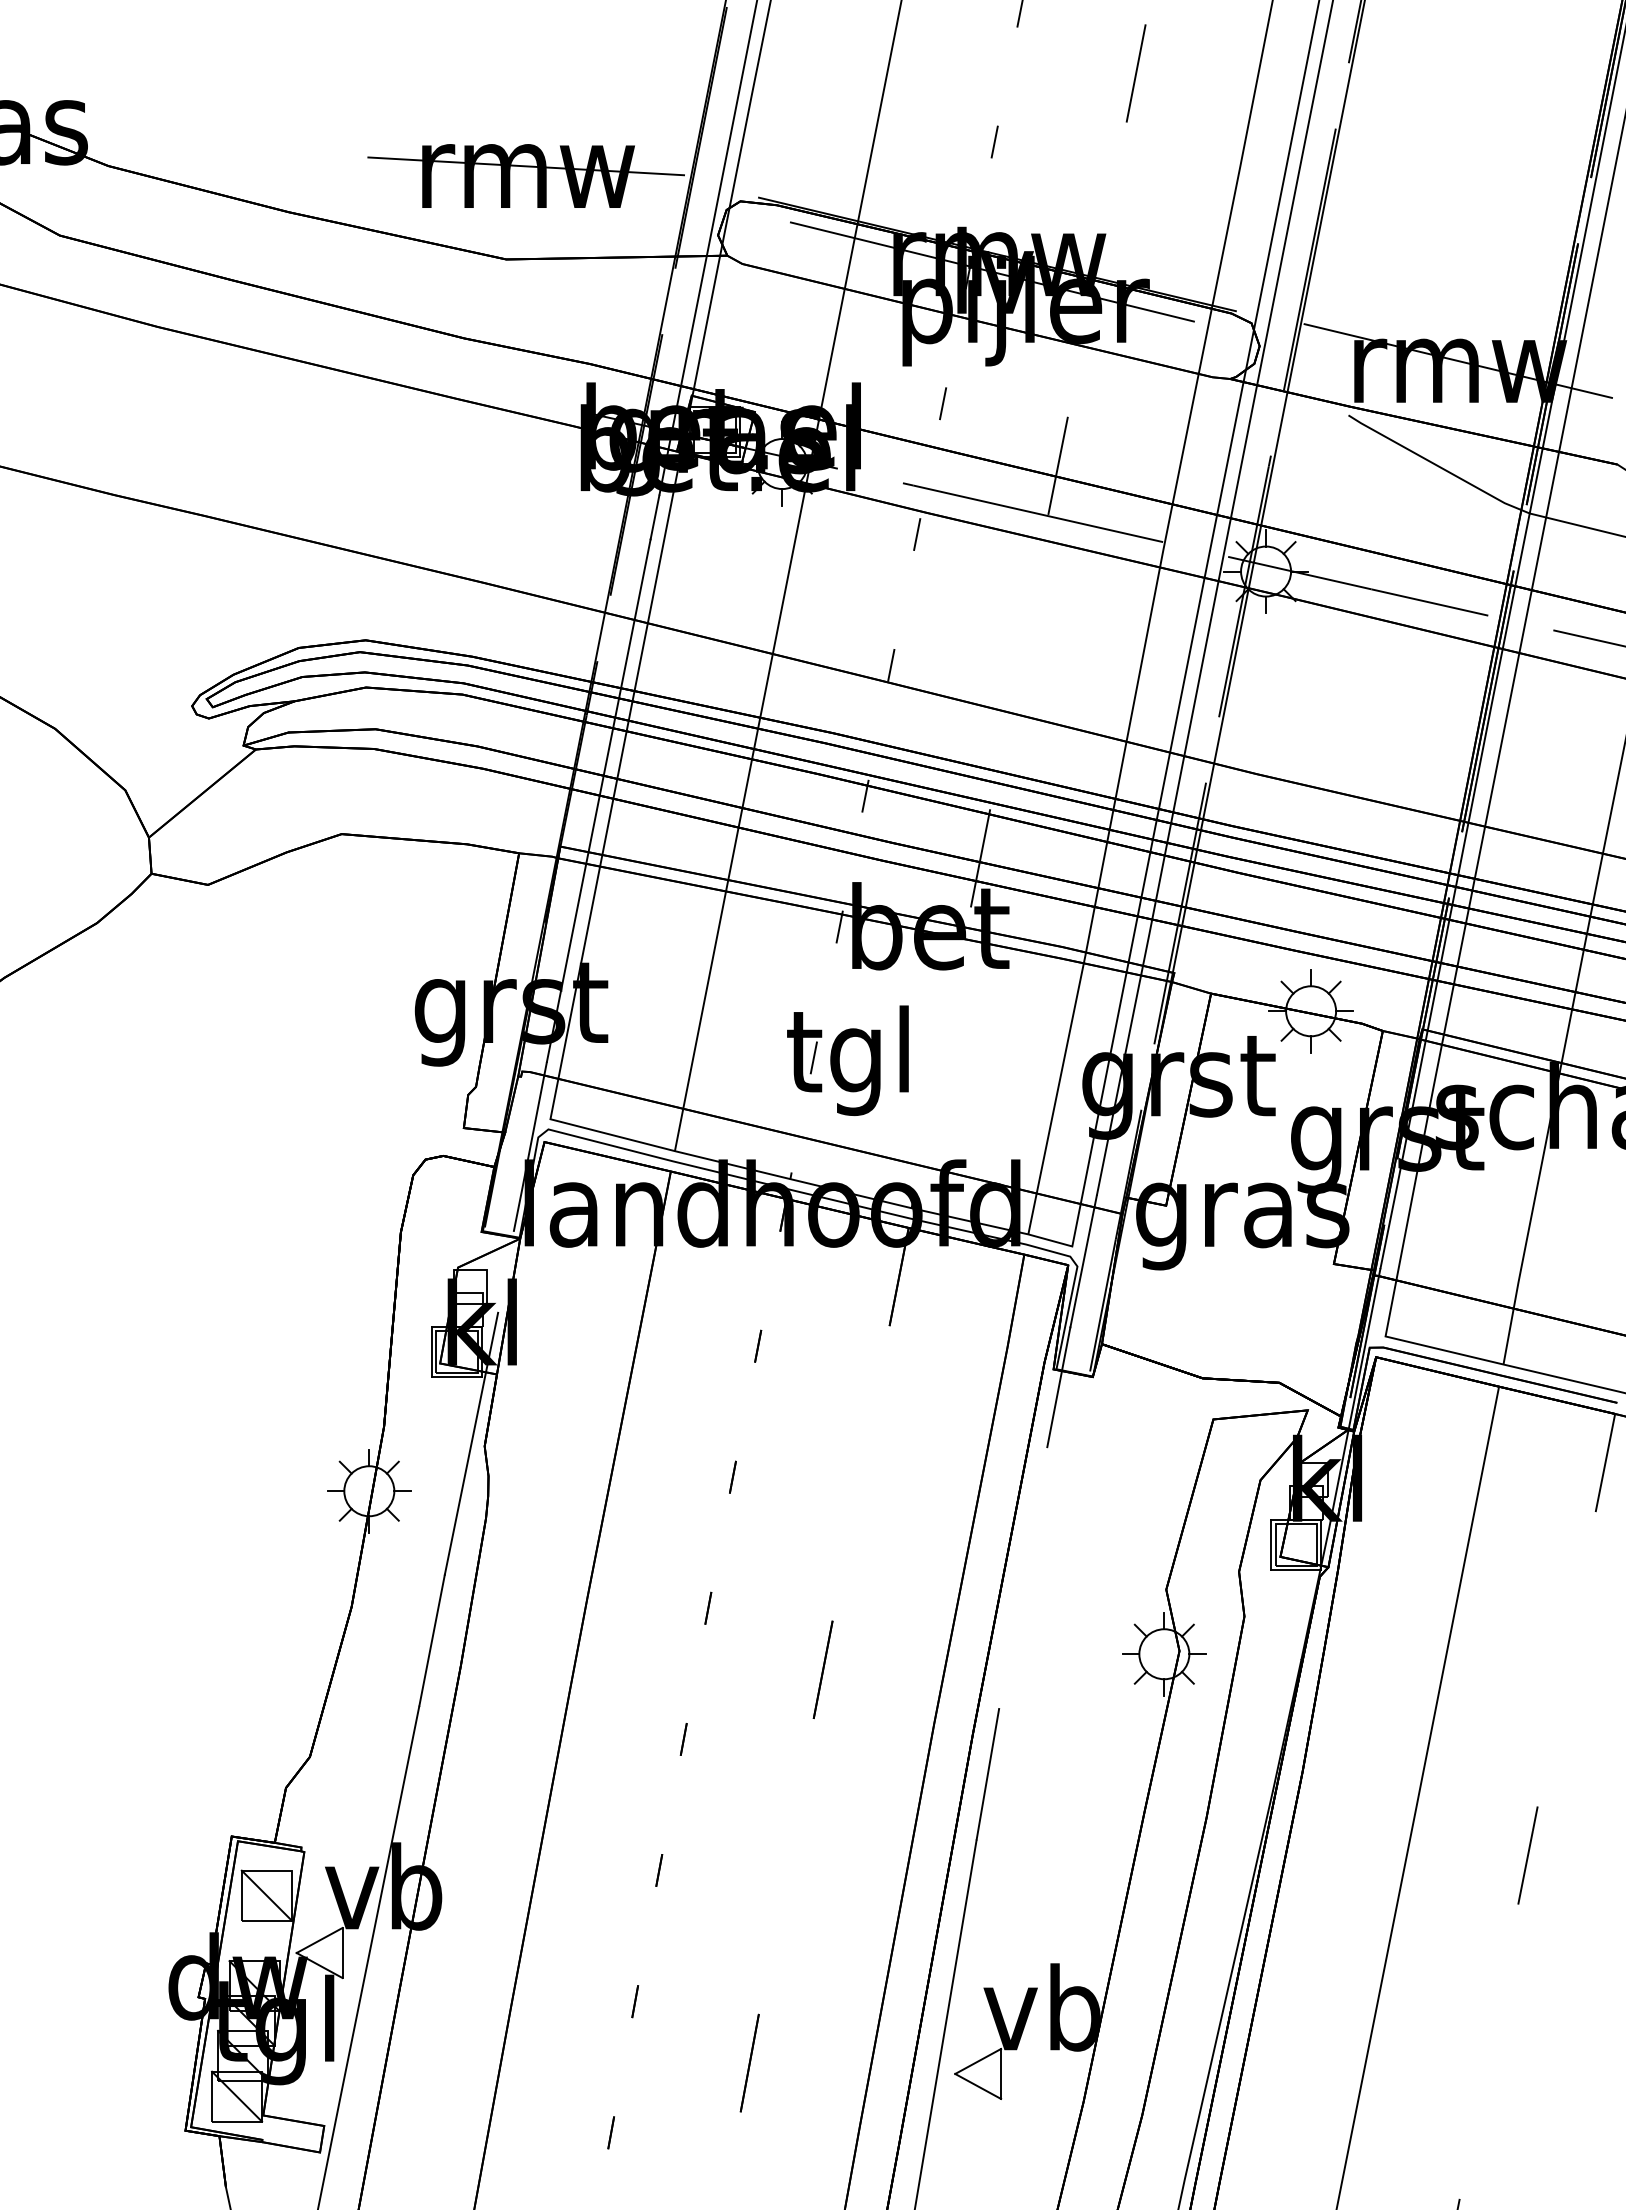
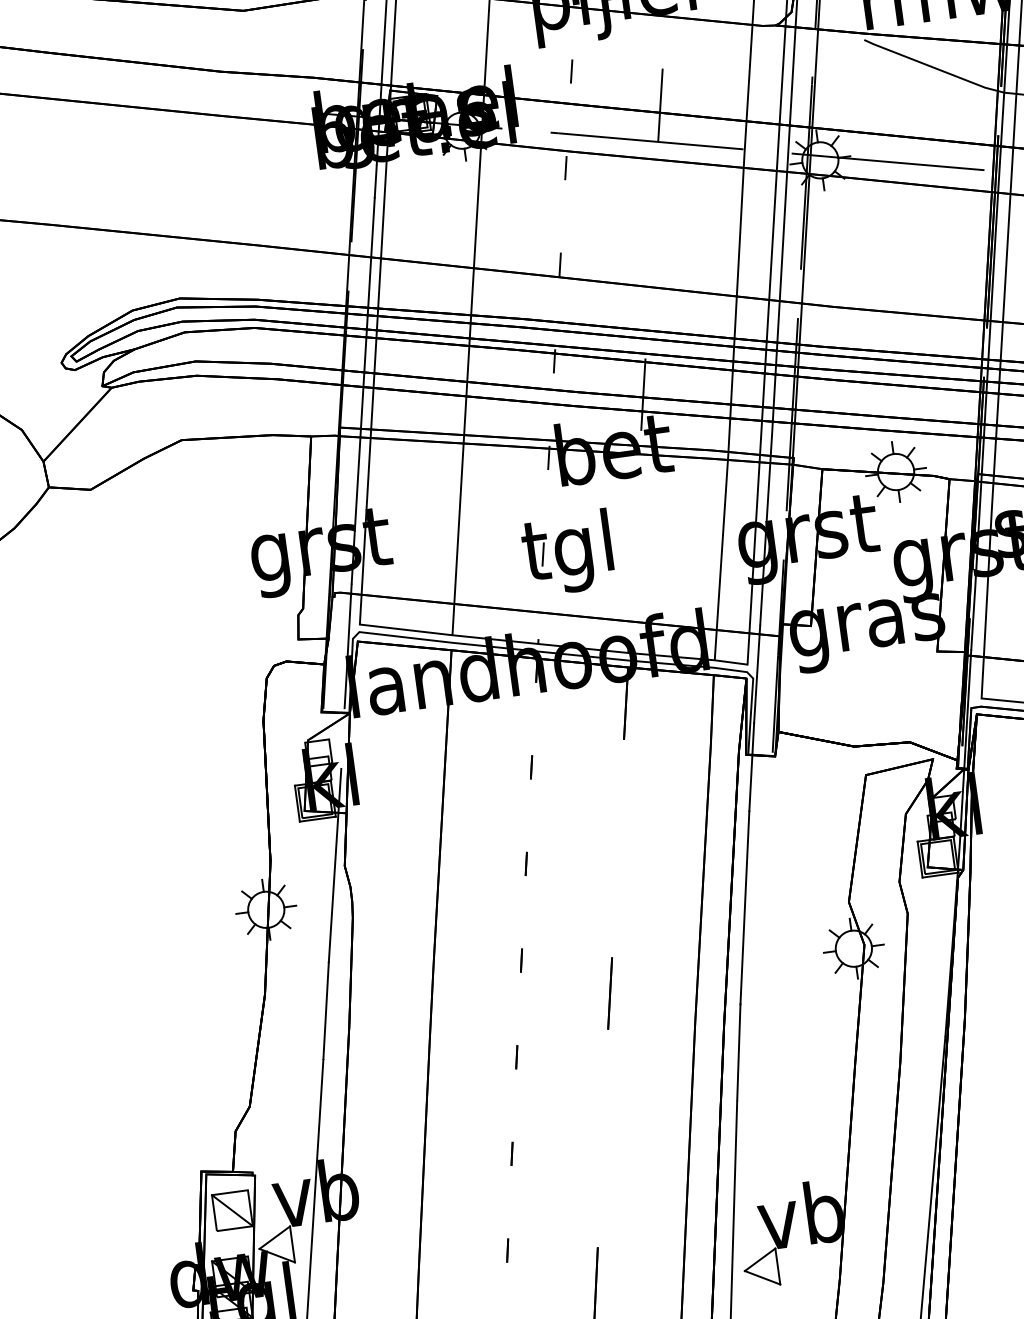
line: (1023, 1578) -> (745, 908), added

